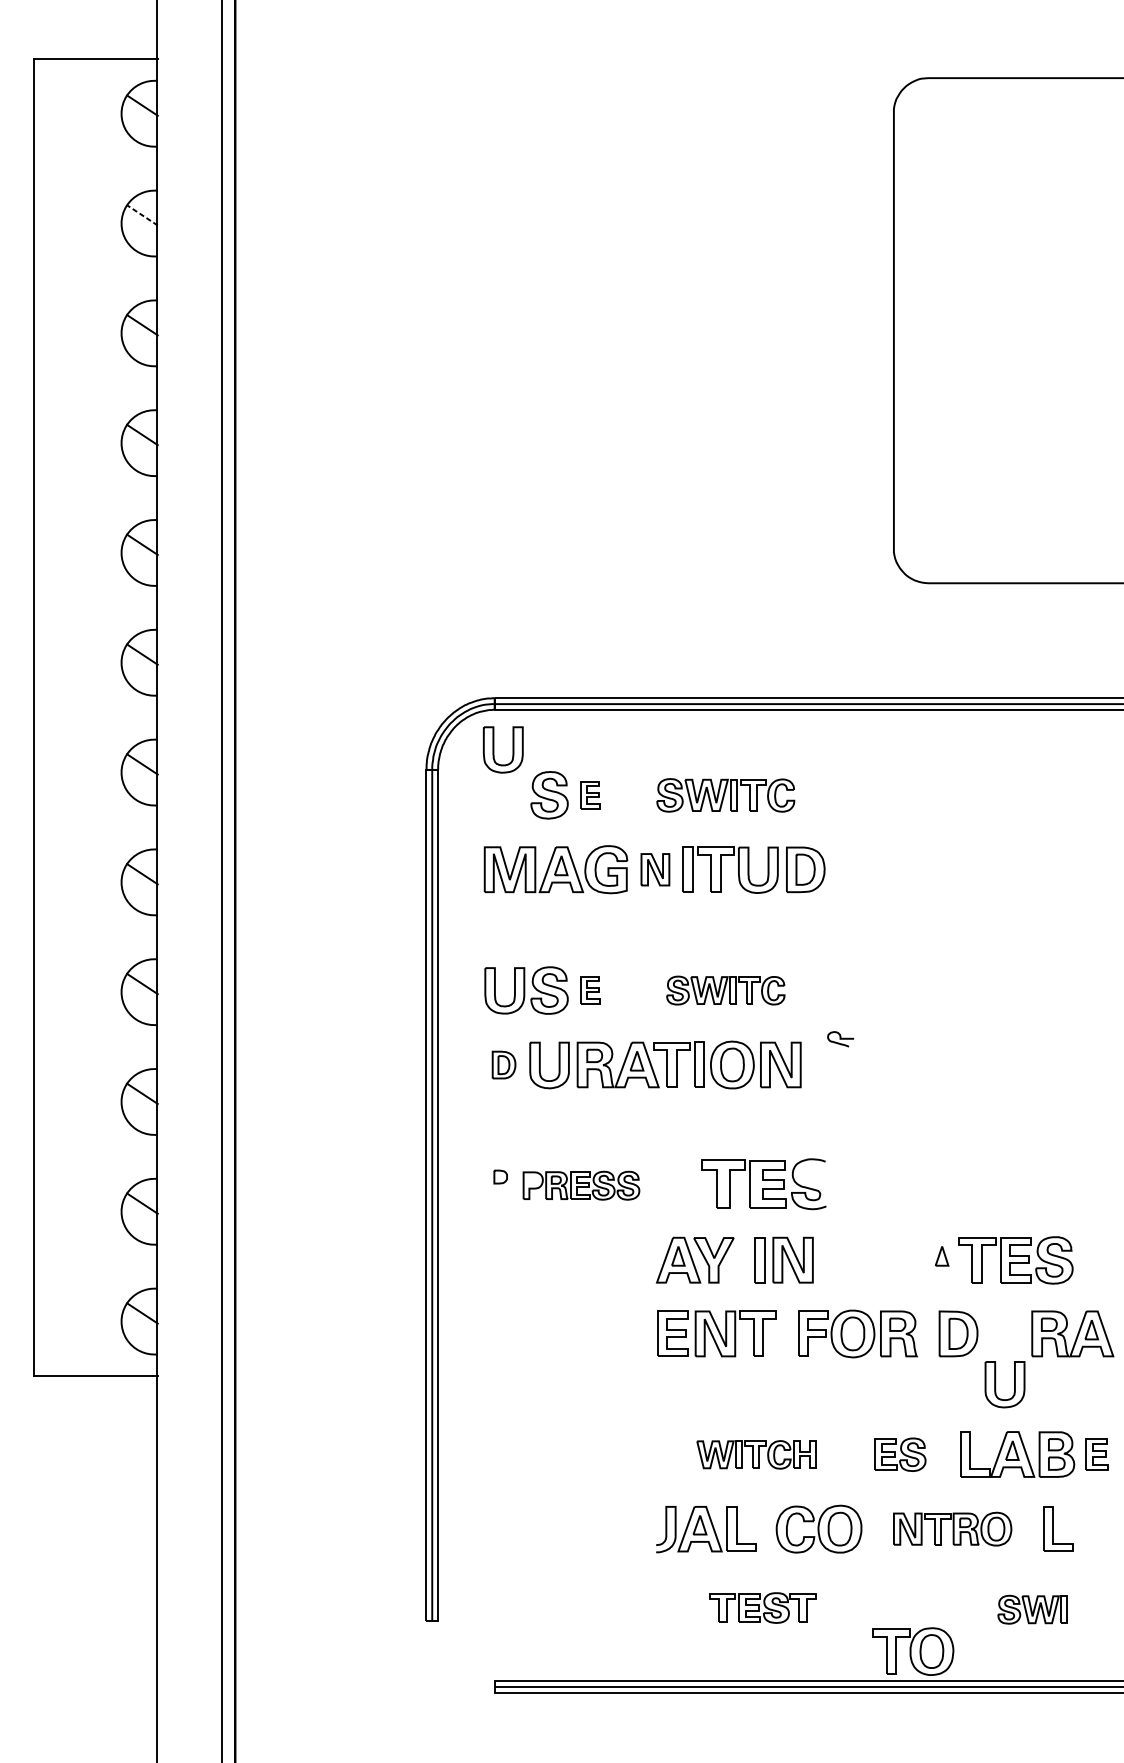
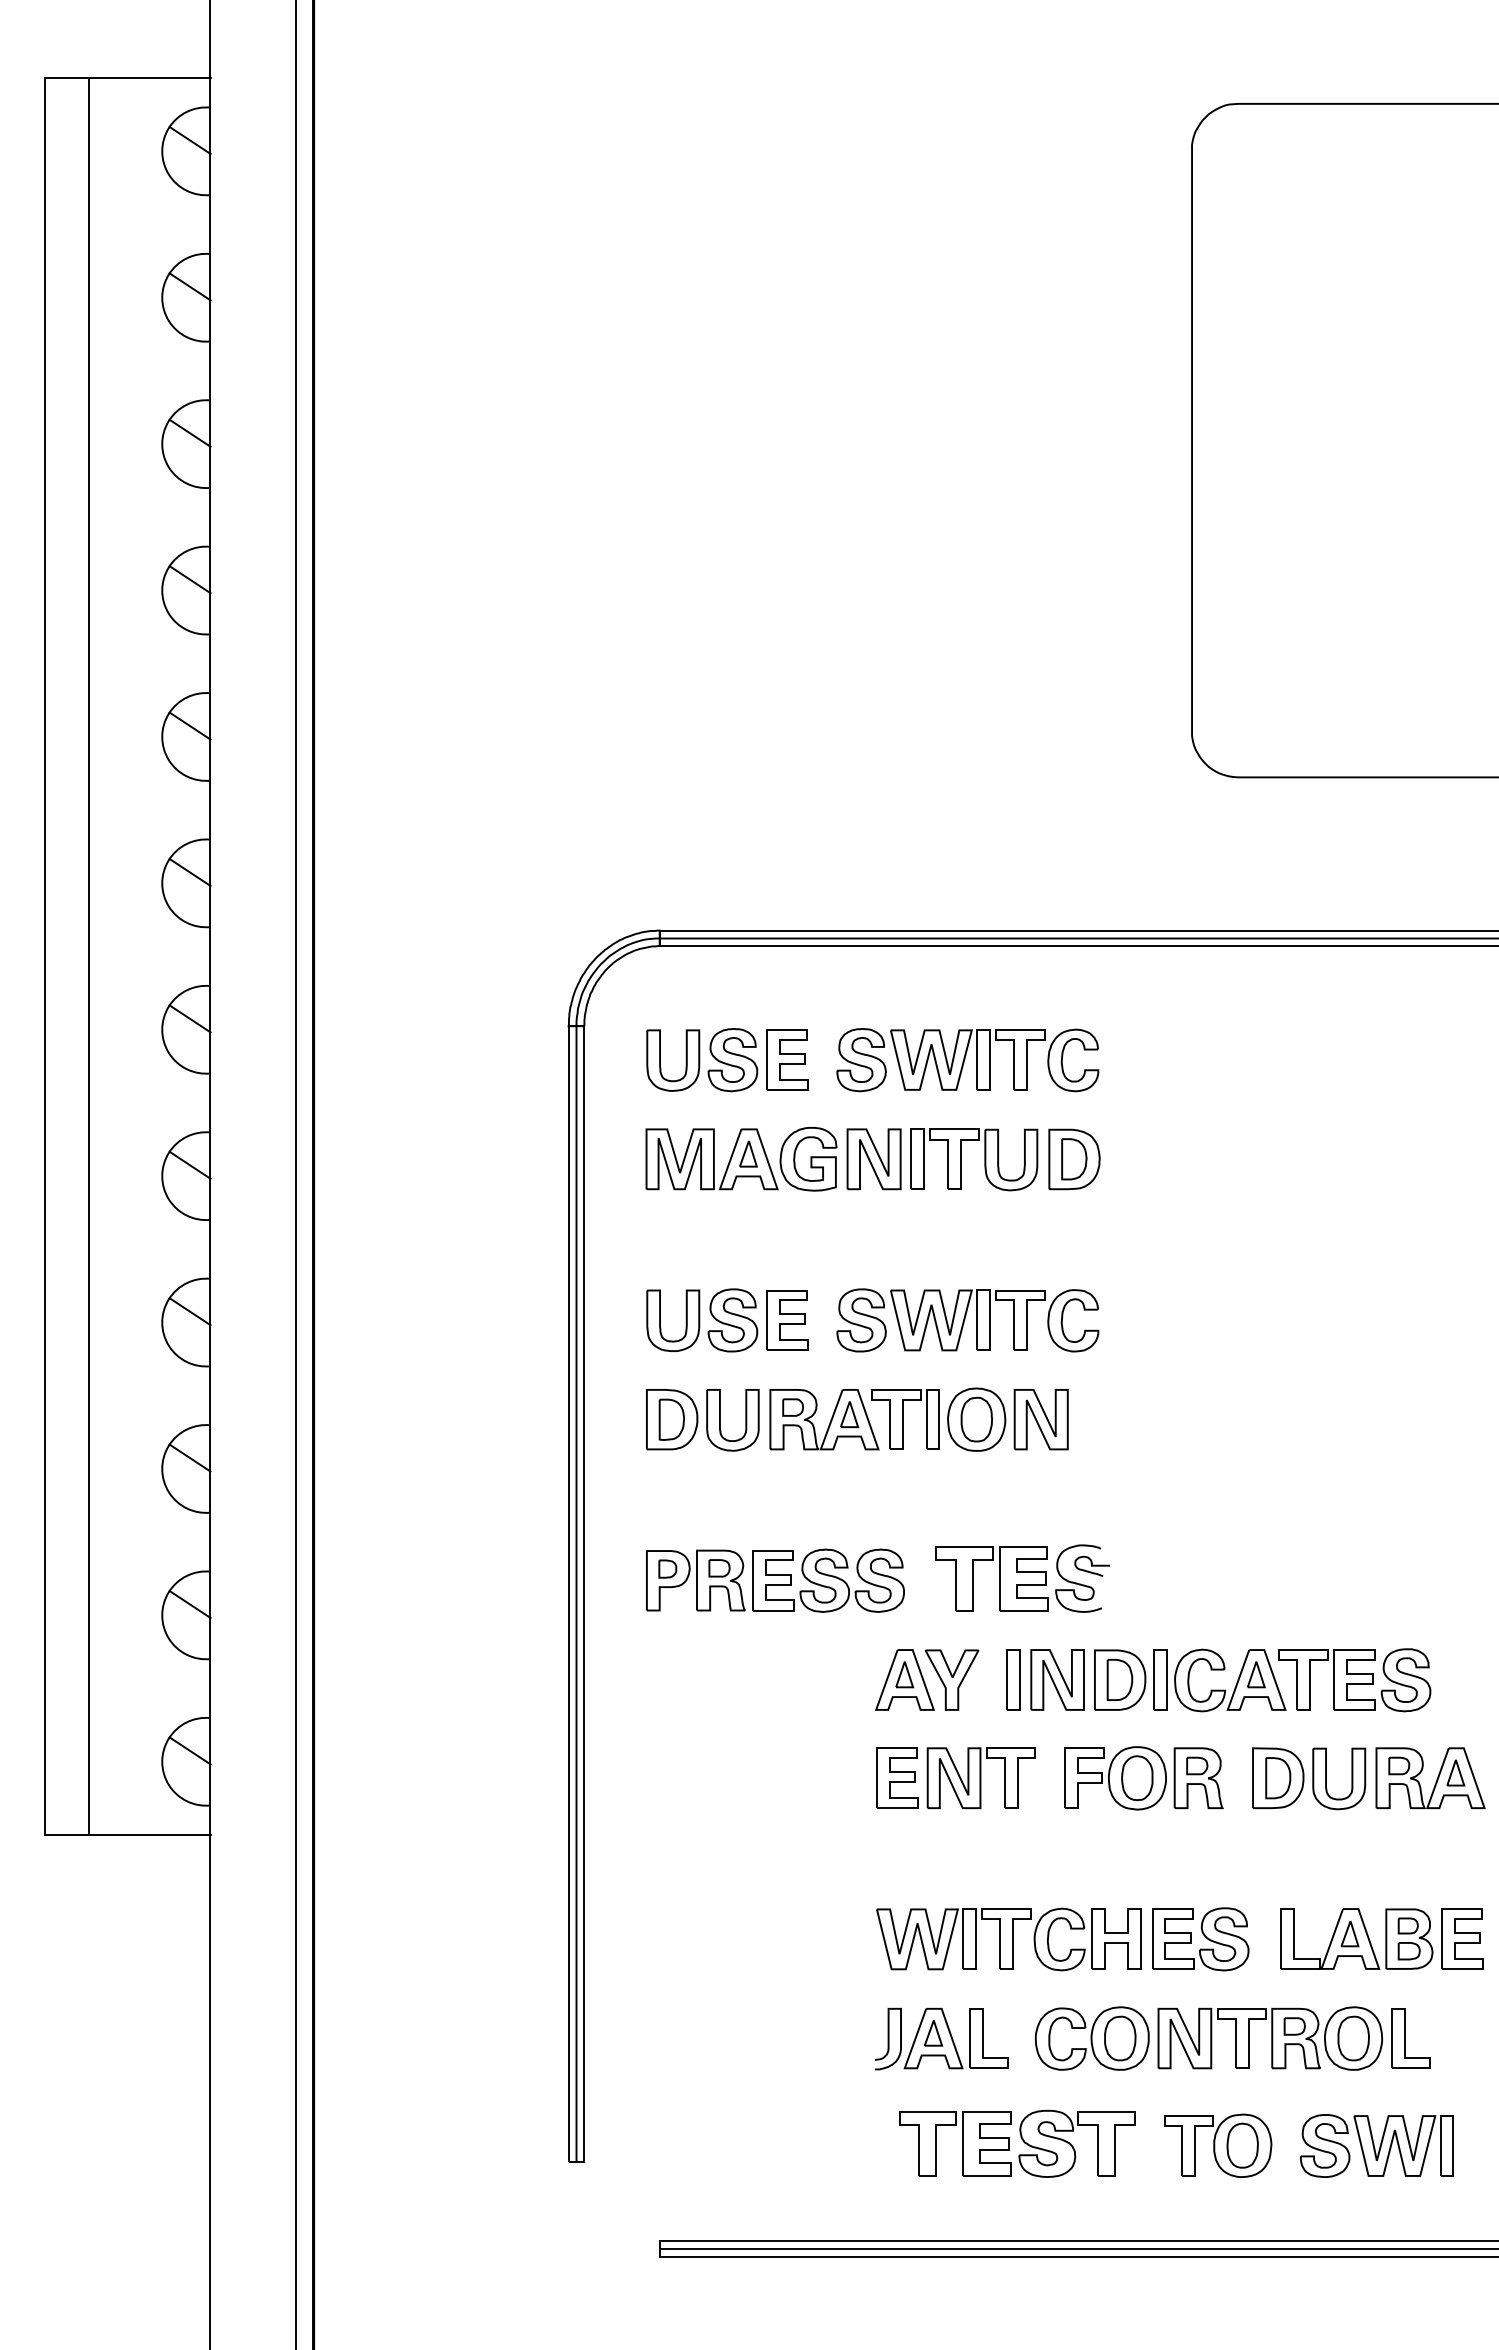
line: (142, 215) -> (190, 286), dashed -> solid
line: (67, 717) -> (89, 956), added
part: (512, 749) -> (685, 1060), moved
part: (590, 794) -> (787, 1059), size x1.67
part: (725, 795) -> (967, 1060), size x1.43
part: (655, 869) -> (873, 1159), size x1.43
part: (590, 990) -> (787, 1320), size x1.67
part: (725, 990) -> (967, 1320), size x1.67
curve: (840, 1038) -> (1091, 1565), moved
part: (504, 1064) -> (672, 1419), size x1.67
part: (581, 1185) -> (775, 1580), size x1.67
part: (892, 1260) -> (1190, 1680), added
part: (1014, 1384) -> (1351, 1778), moved
part: (756, 1454) -> (1008, 1939), size x1.67
part: (900, 1454) -> (1200, 1939), size x1.43
part: (1096, 1454) -> (1462, 1938), size x1.43
part: (952, 1529) -> (1270, 2038), size x1.43
part: (763, 1607) -> (1017, 2143), size x1.67
part: (1032, 1609) -> (1376, 2145), size x1.67
part: (913, 1651) -> (1218, 2145), moved

